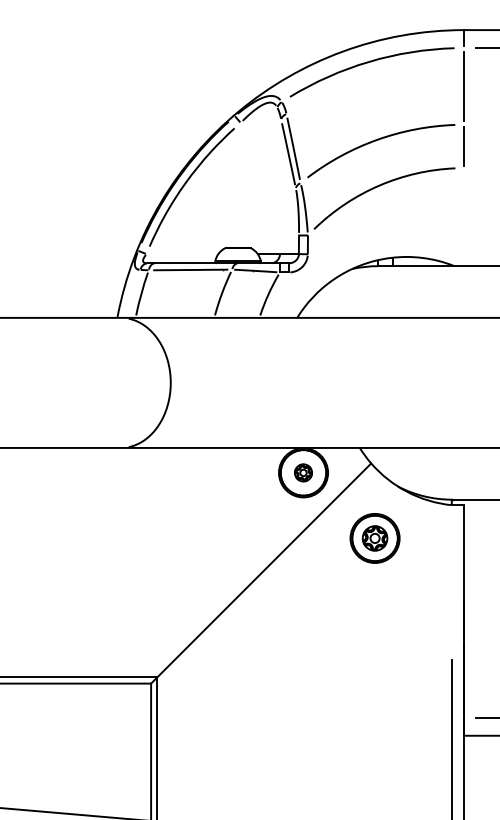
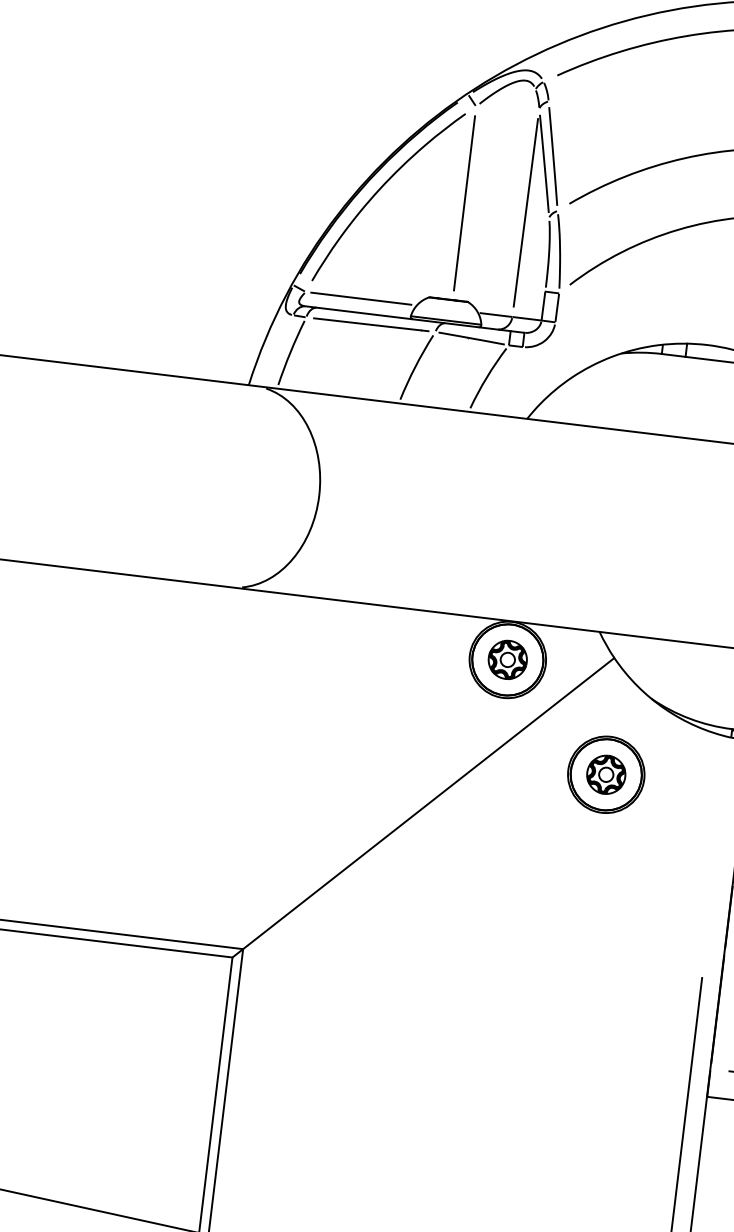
line: (240, 185) -> (464, 203), added
line: (280, 186) -> (525, 212), added
line: (182, 254) -> (361, 299), added
part: (303, 472) -> (507, 659), size x1.43

